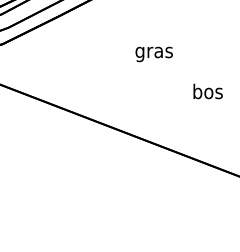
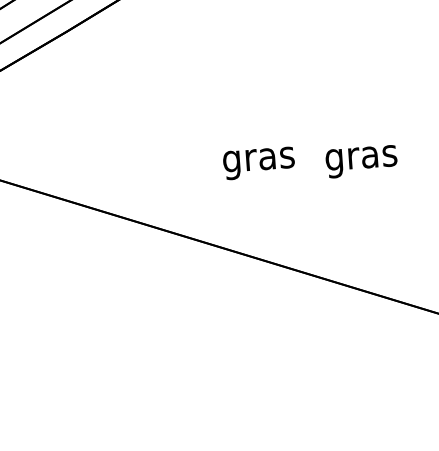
text: (153, 54) -> (257, 163), moved
text: (207, 93) -> (360, 158), bos -> gras

